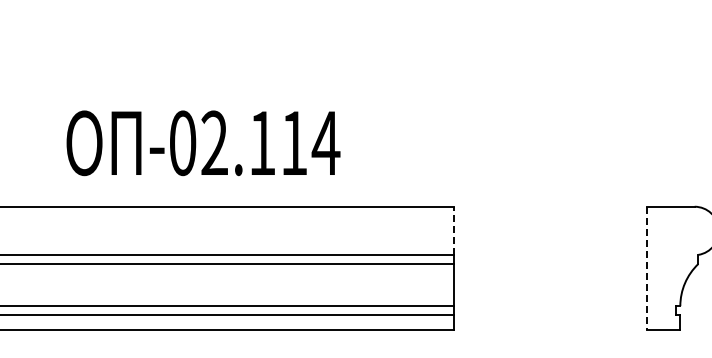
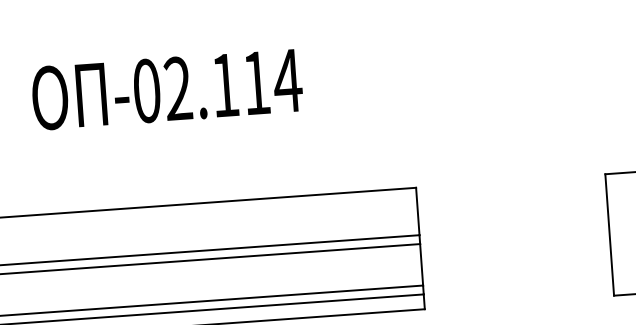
text: (203, 143) -> (167, 89), moved
line: (454, 230) -> (418, 211), dashed -> solid
line: (646, 268) -> (609, 234), dashed -> solid

